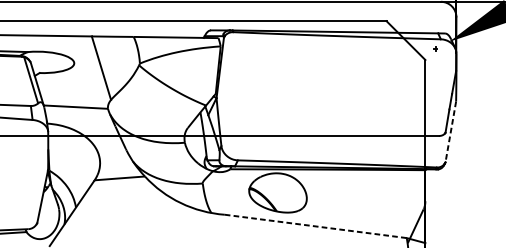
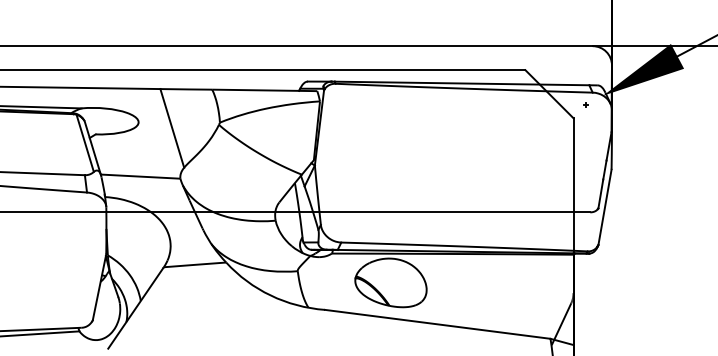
line: (450, 132) -> (604, 207), dashed -> solid
line: (315, 226) -> (437, 324), dashed -> solid

